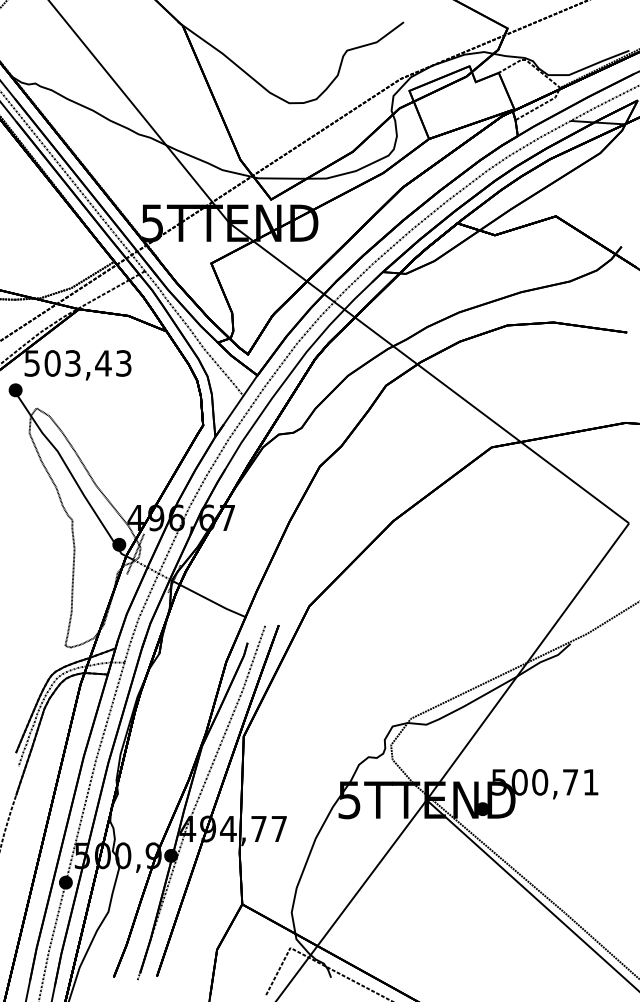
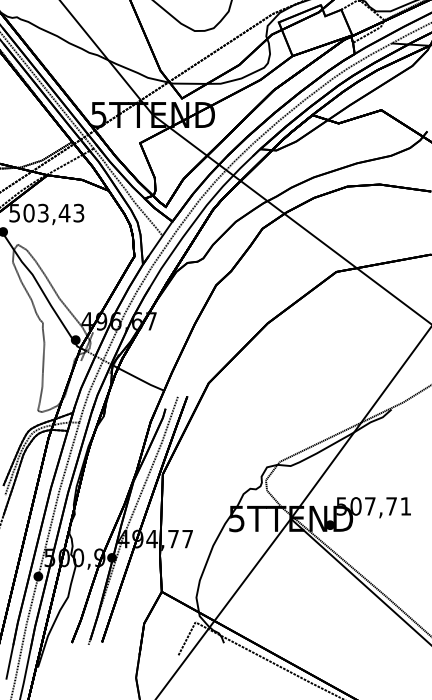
text: (540, 782) -> (370, 506), 500,71 -> 507,71

